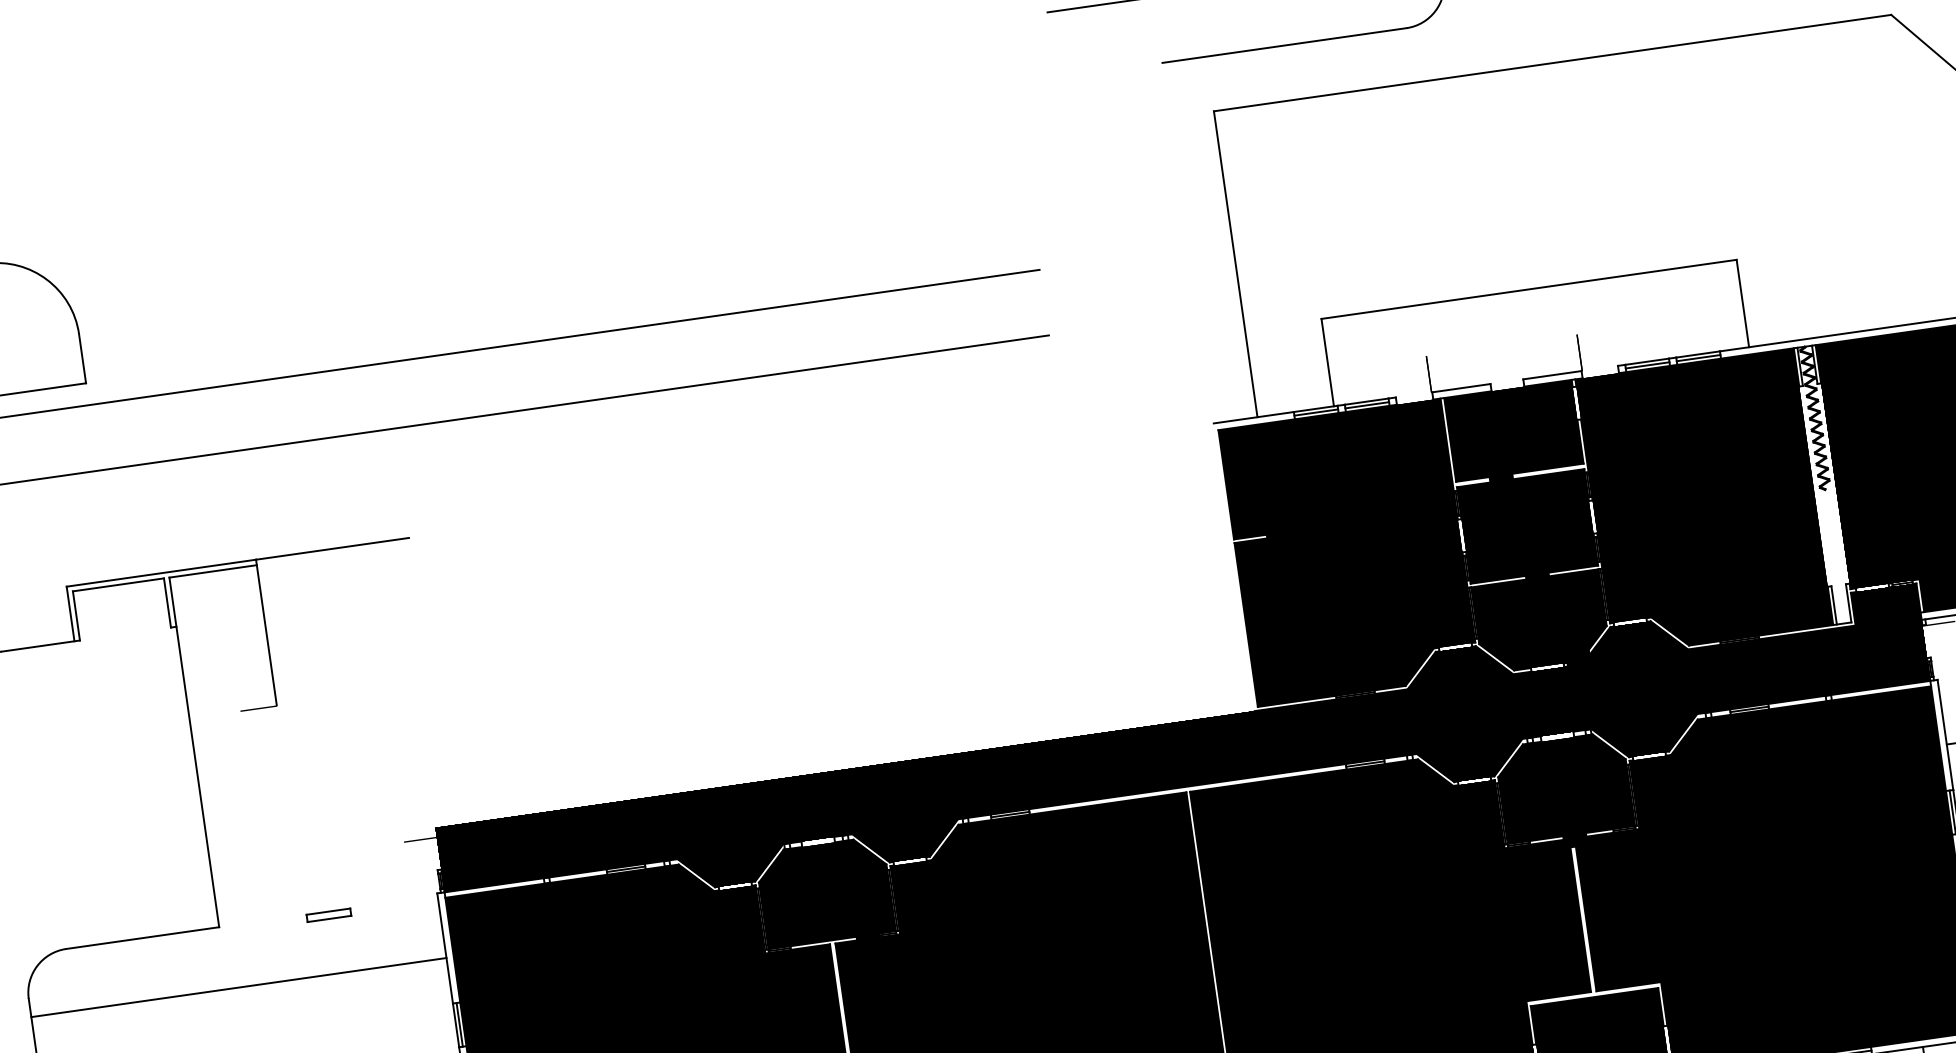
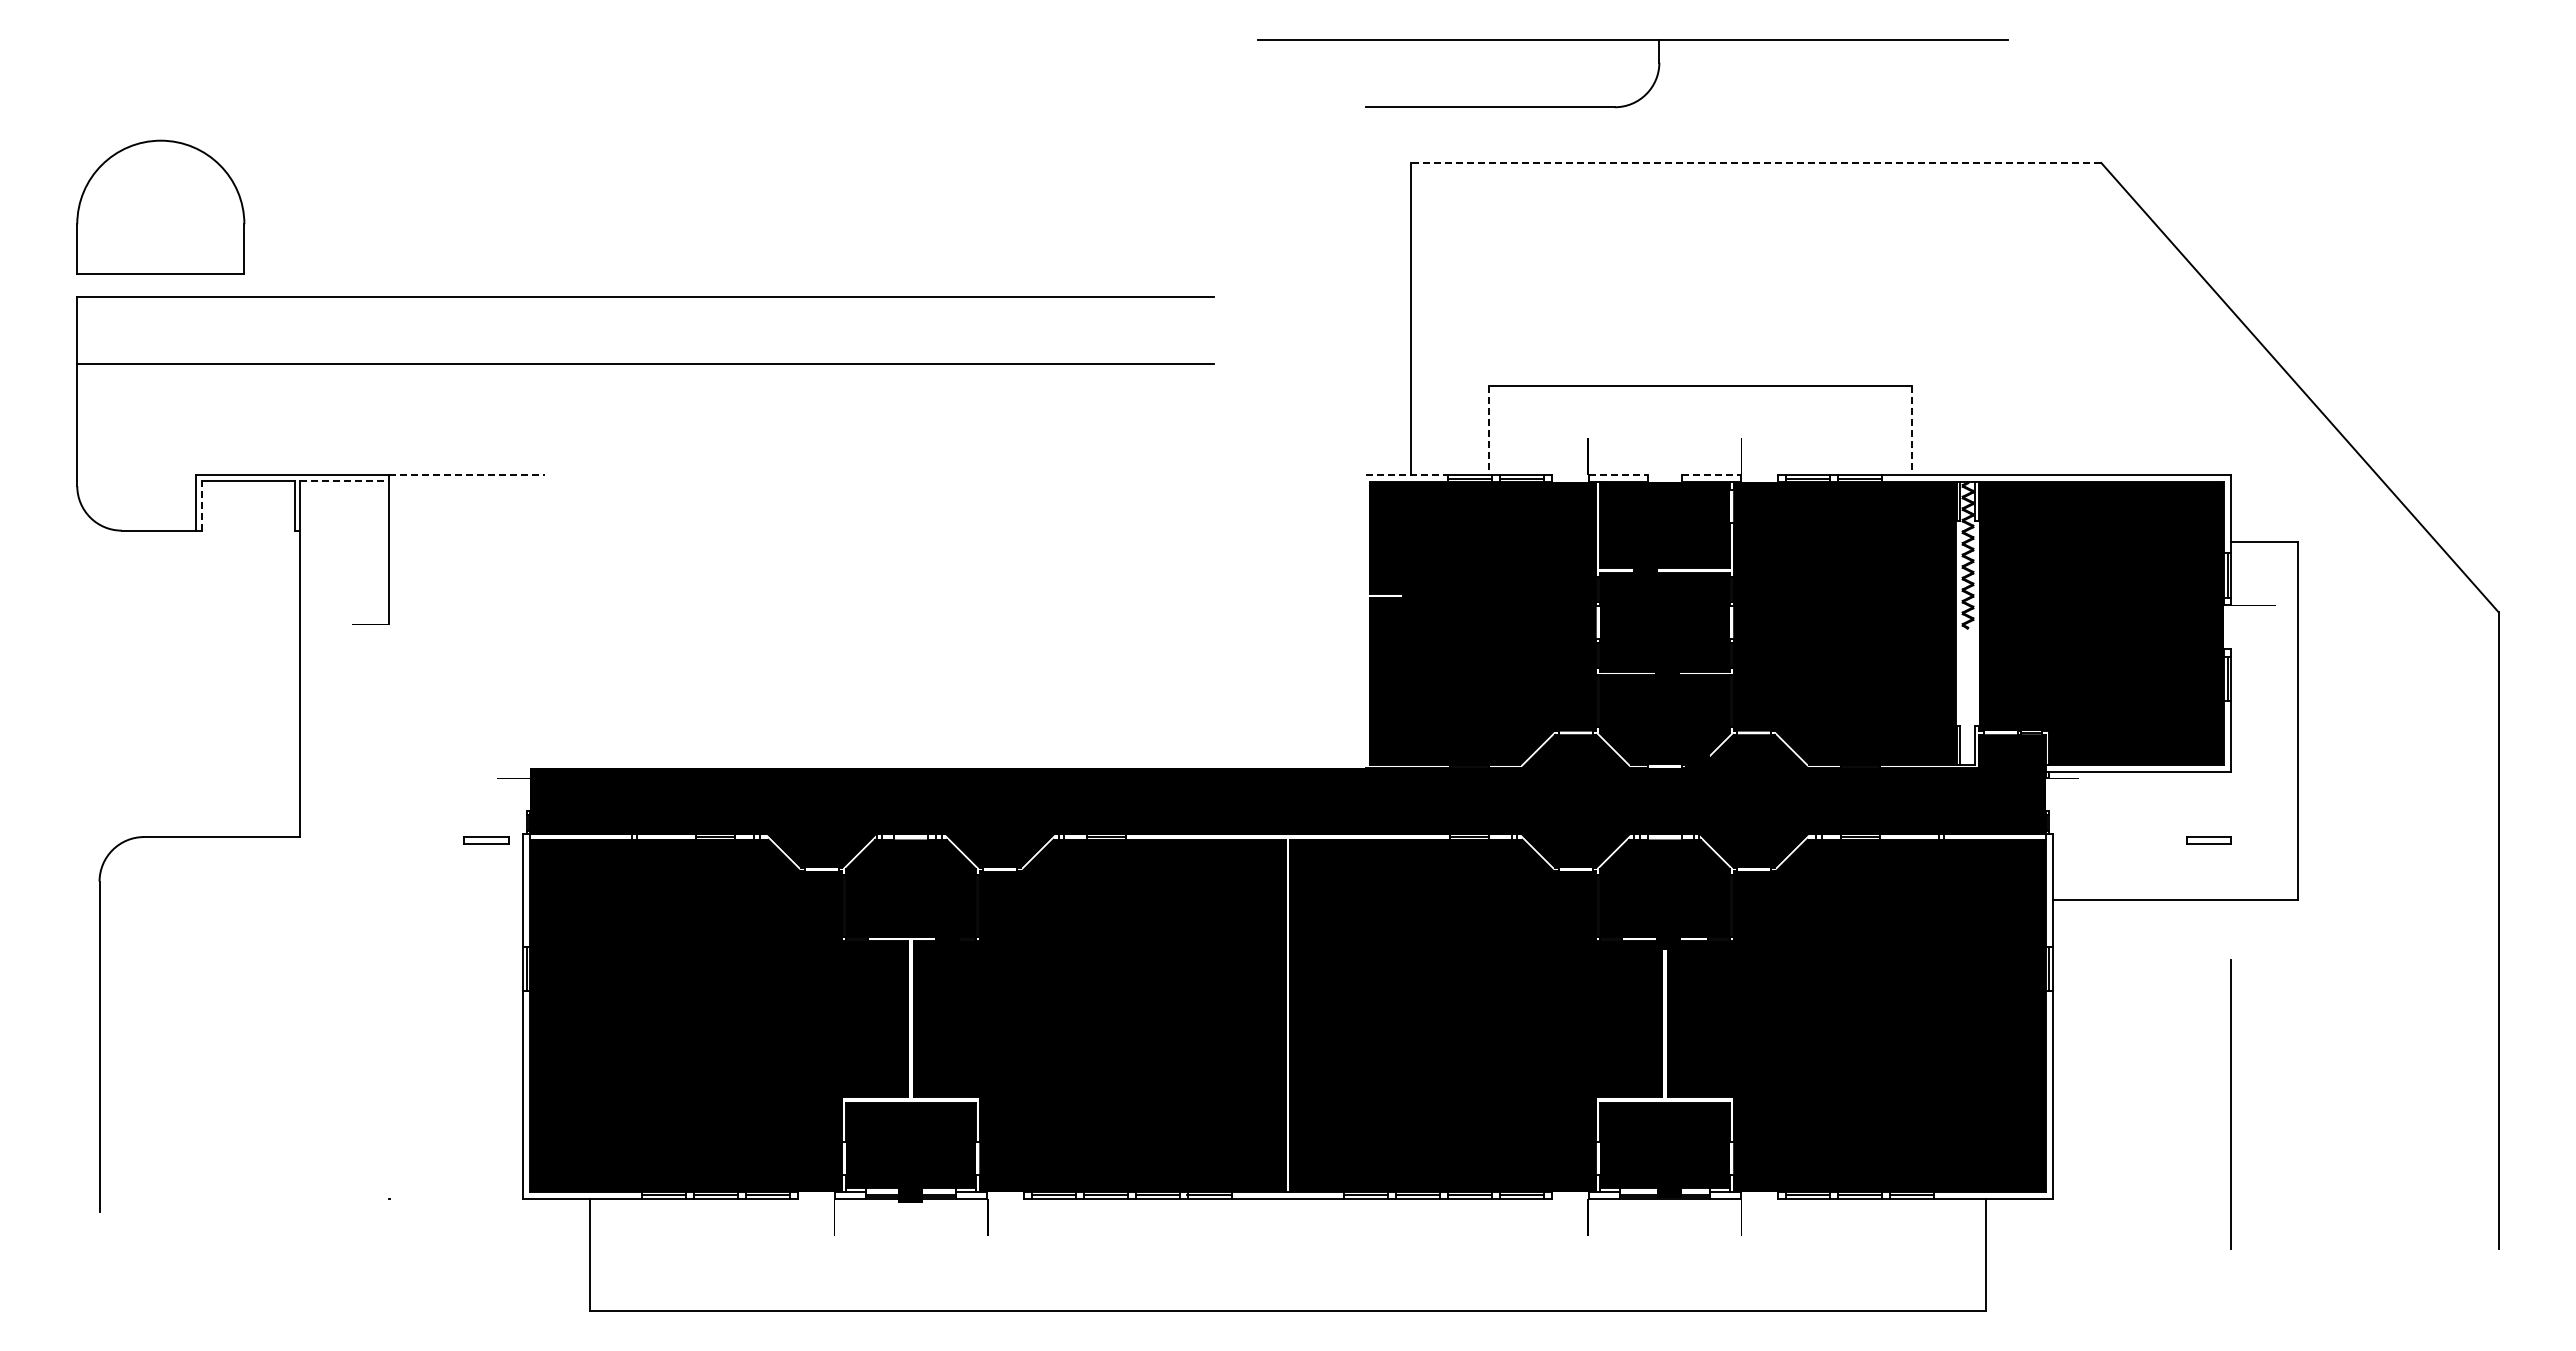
line: (1552, 62) -> (1755, 162), solid -> dashed
line: (1742, 303) -> (1911, 430), solid -> dashed
line: (1327, 362) -> (1488, 430), solid -> dashed
line: (1552, 374) -> (1711, 474), solid -> dashed
line: (1461, 387) -> (1618, 474), solid -> dashed
line: (1253, 417) -> (1406, 474), solid -> dashed
line: (332, 548) -> (467, 474), solid -> dashed
line: (212, 571) -> (344, 480), solid -> dashed
line: (76, 615) -> (201, 505), solid -> dashed
part: (328, 915) -> (486, 840), moved
line: (238, 987) -> (310, 900), removed

